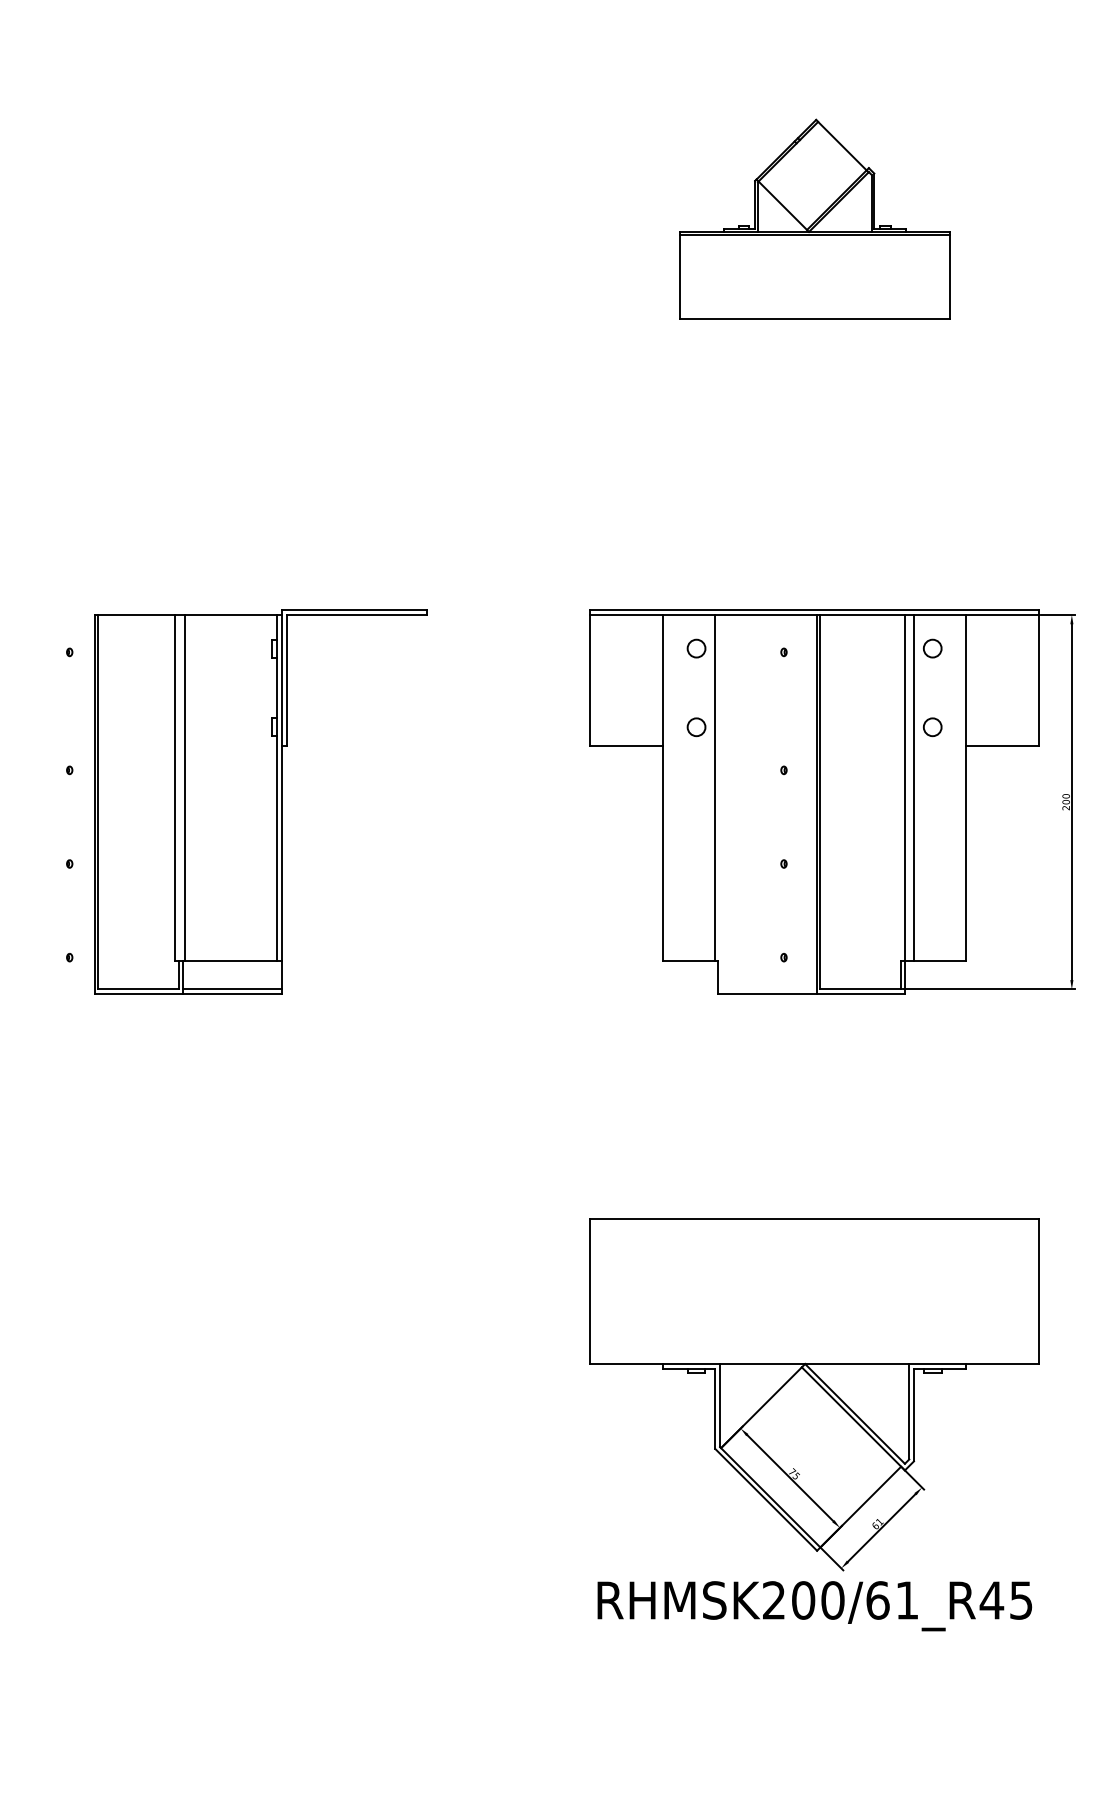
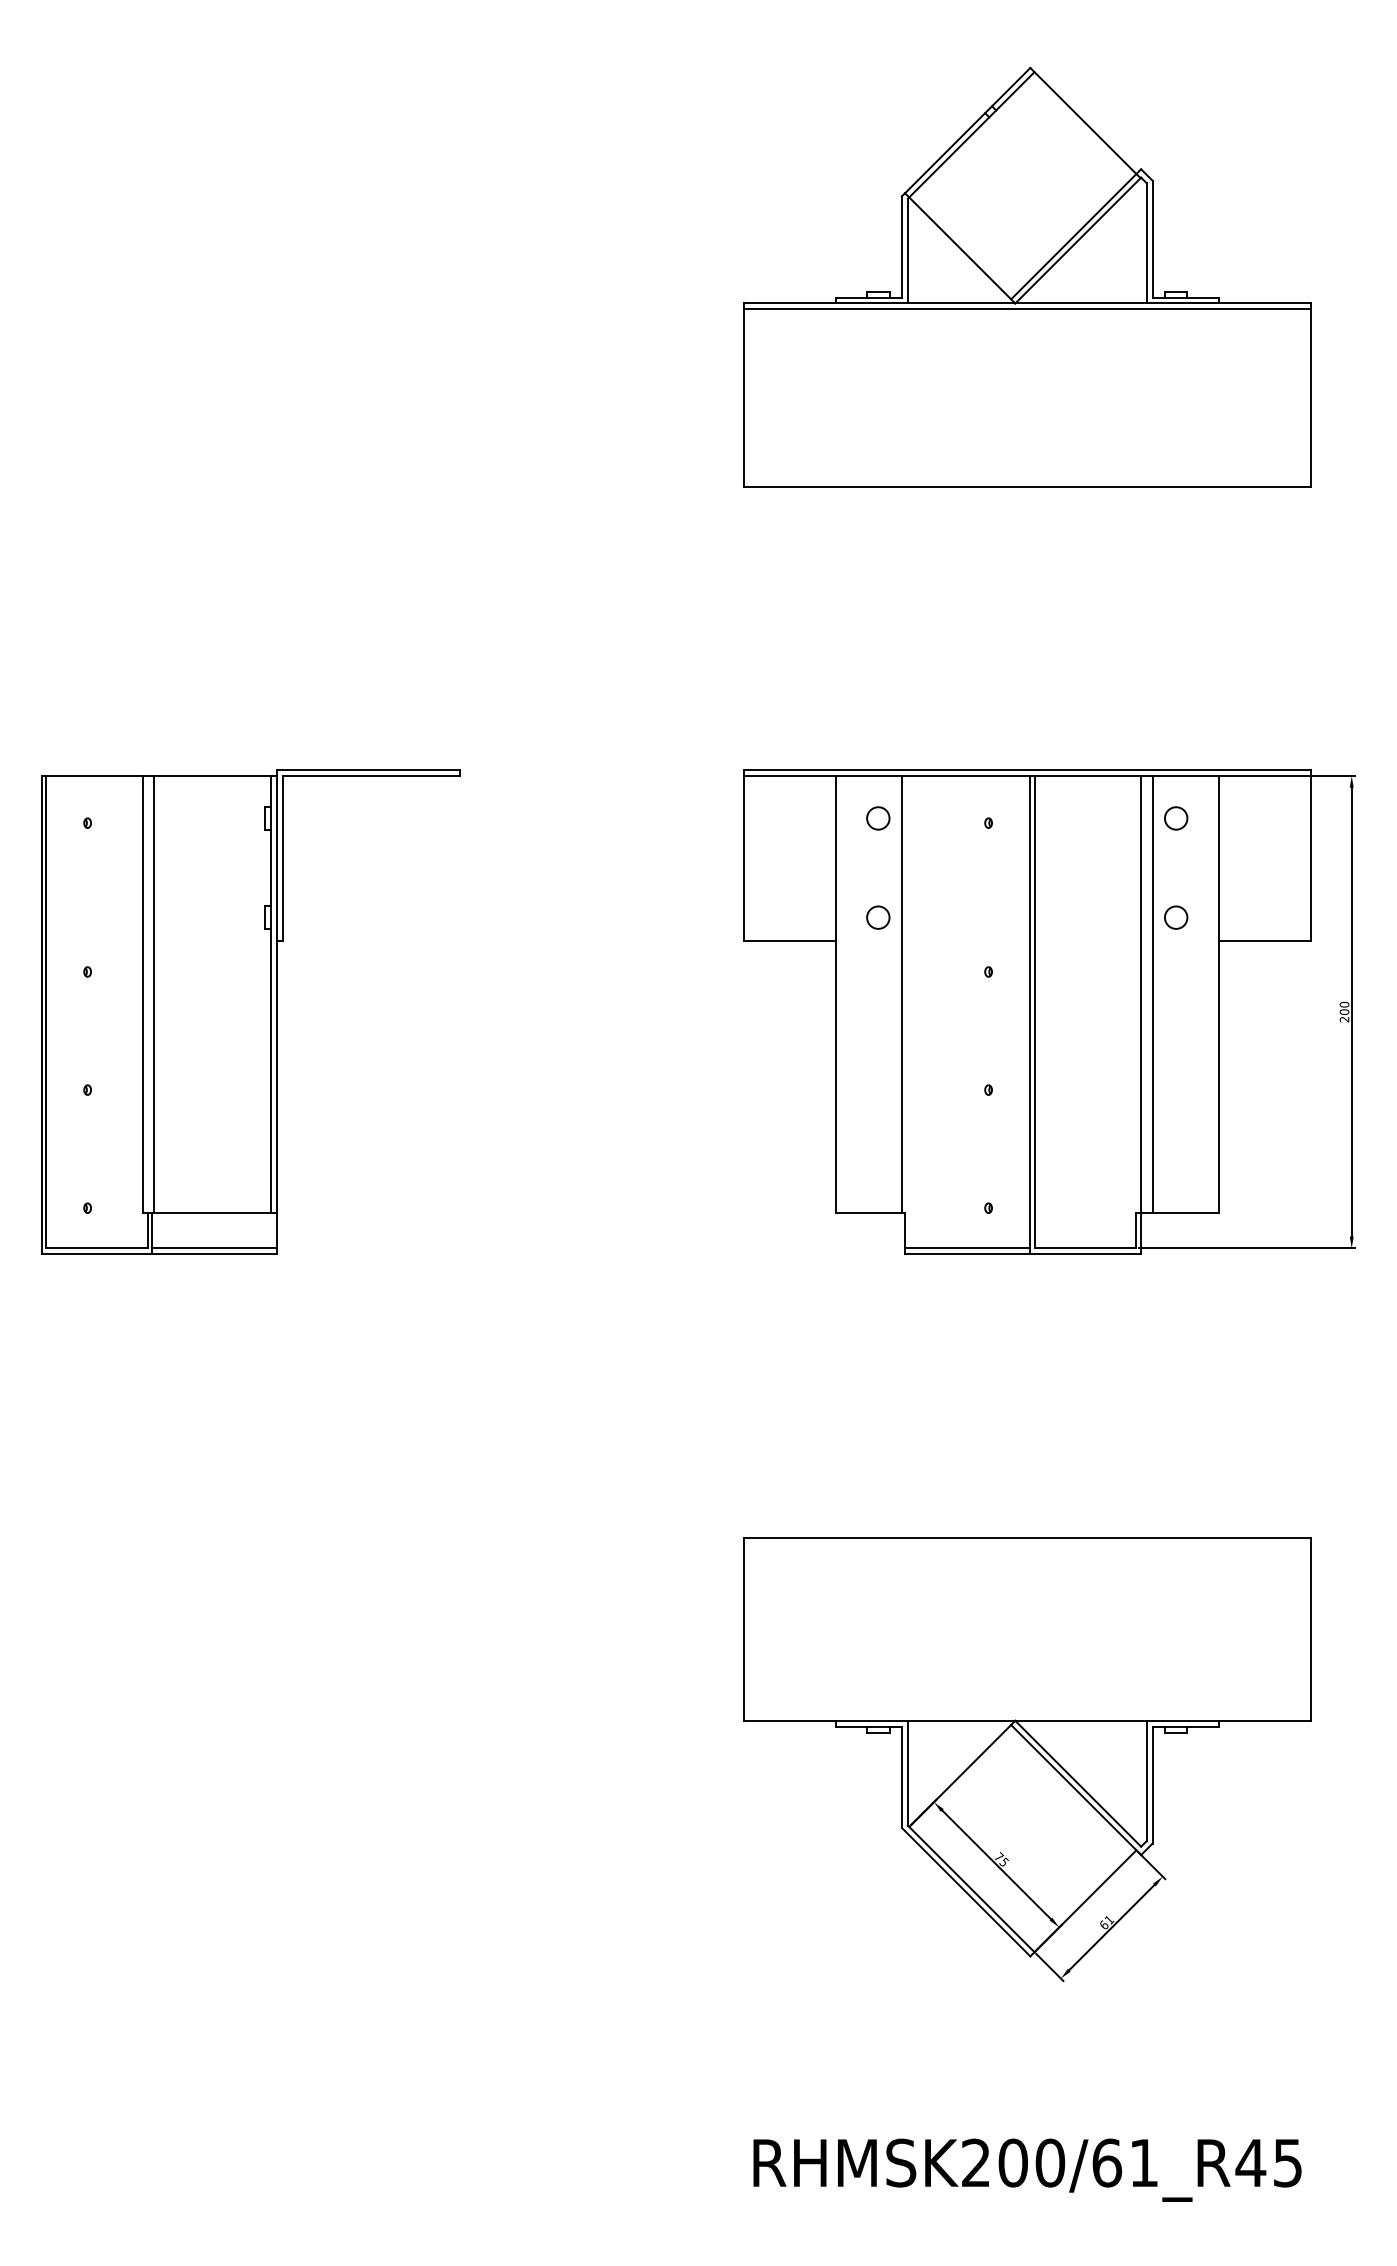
part: (814, 218) -> (1027, 276), size x1.67
part: (260, 801) -> (250, 1011), moved
line: (767, 989) -> (967, 1248), added
text: (814, 1605) -> (1027, 2169), moved

